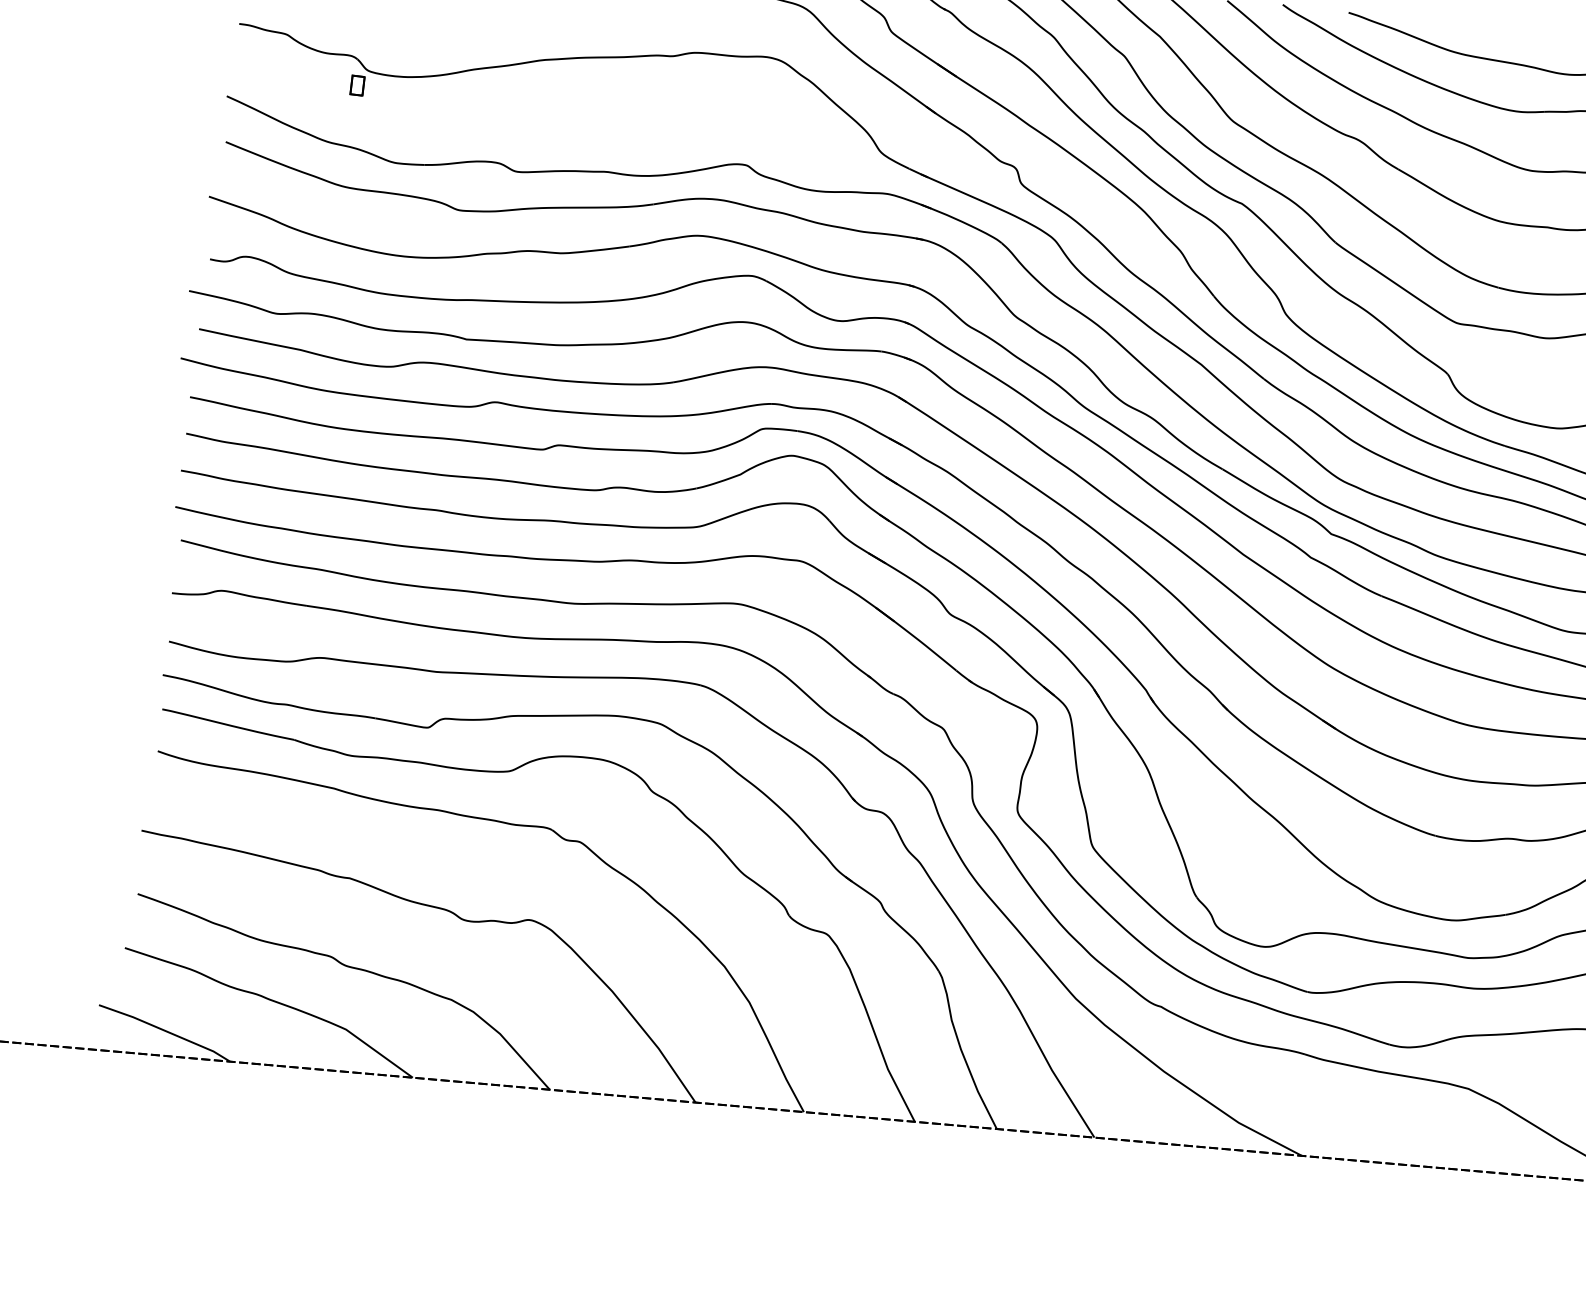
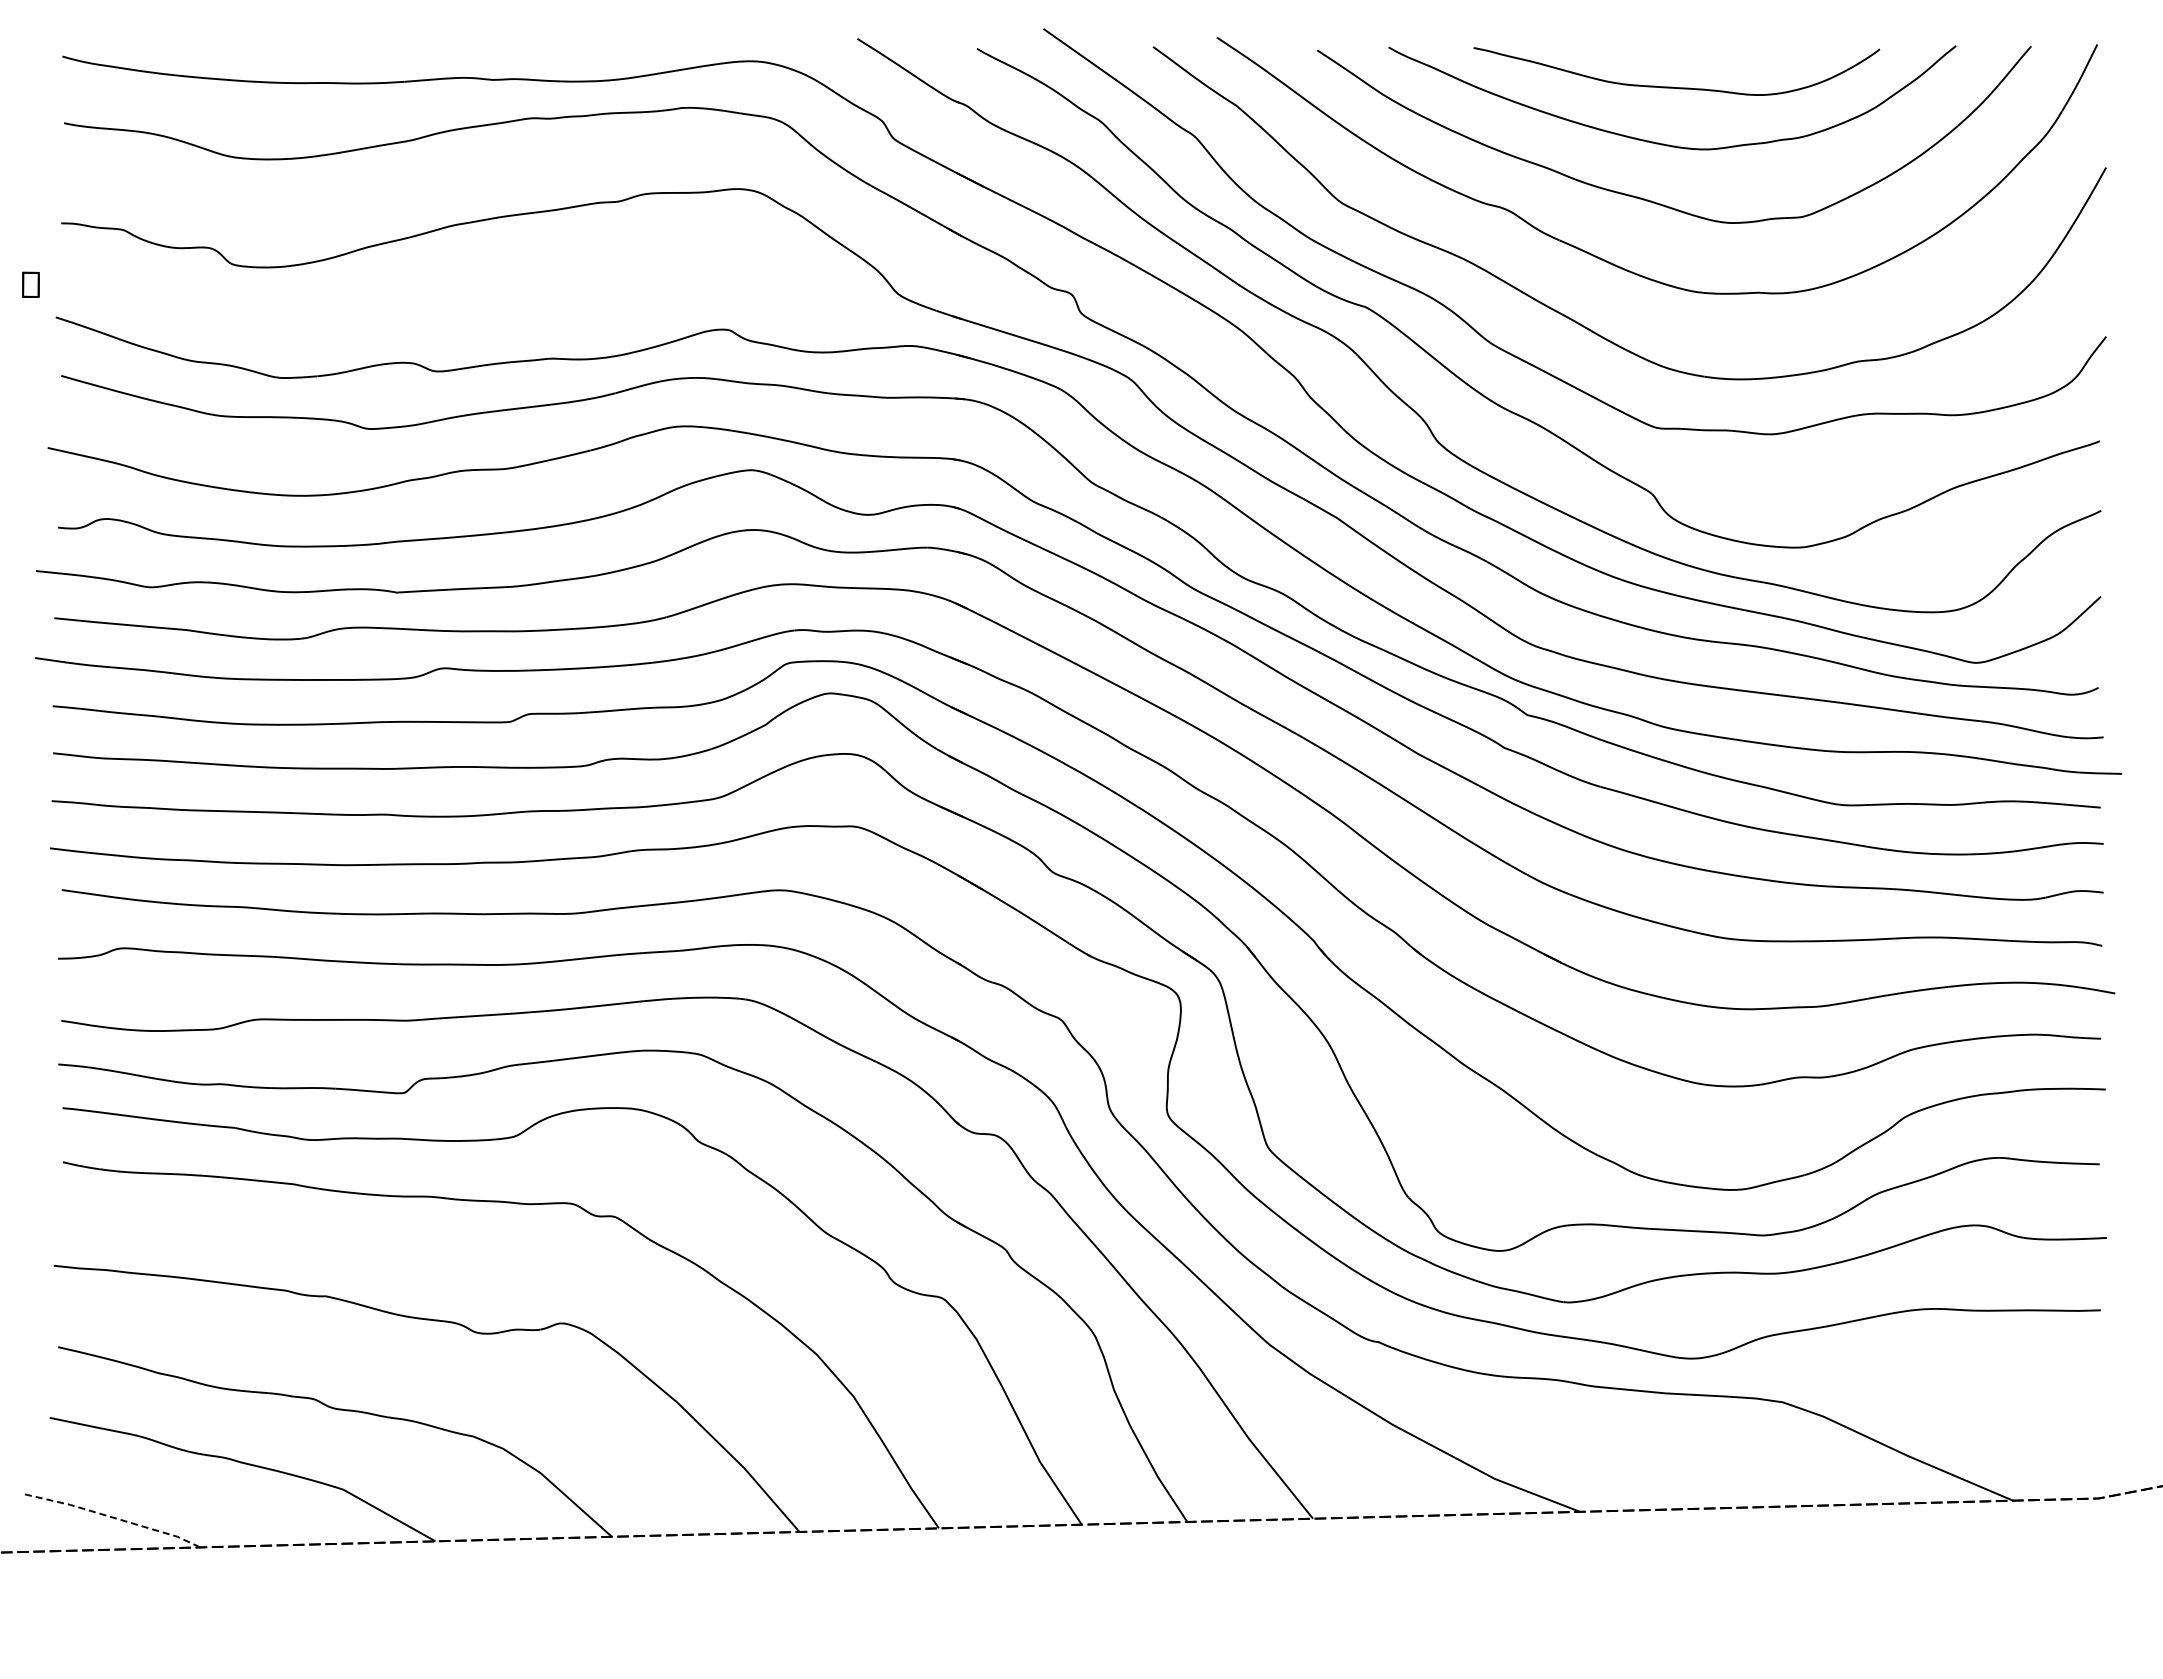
part: (357, 85) -> (30, 284), moved
line: (165, 1030) -> (113, 1517), solid -> dashed

